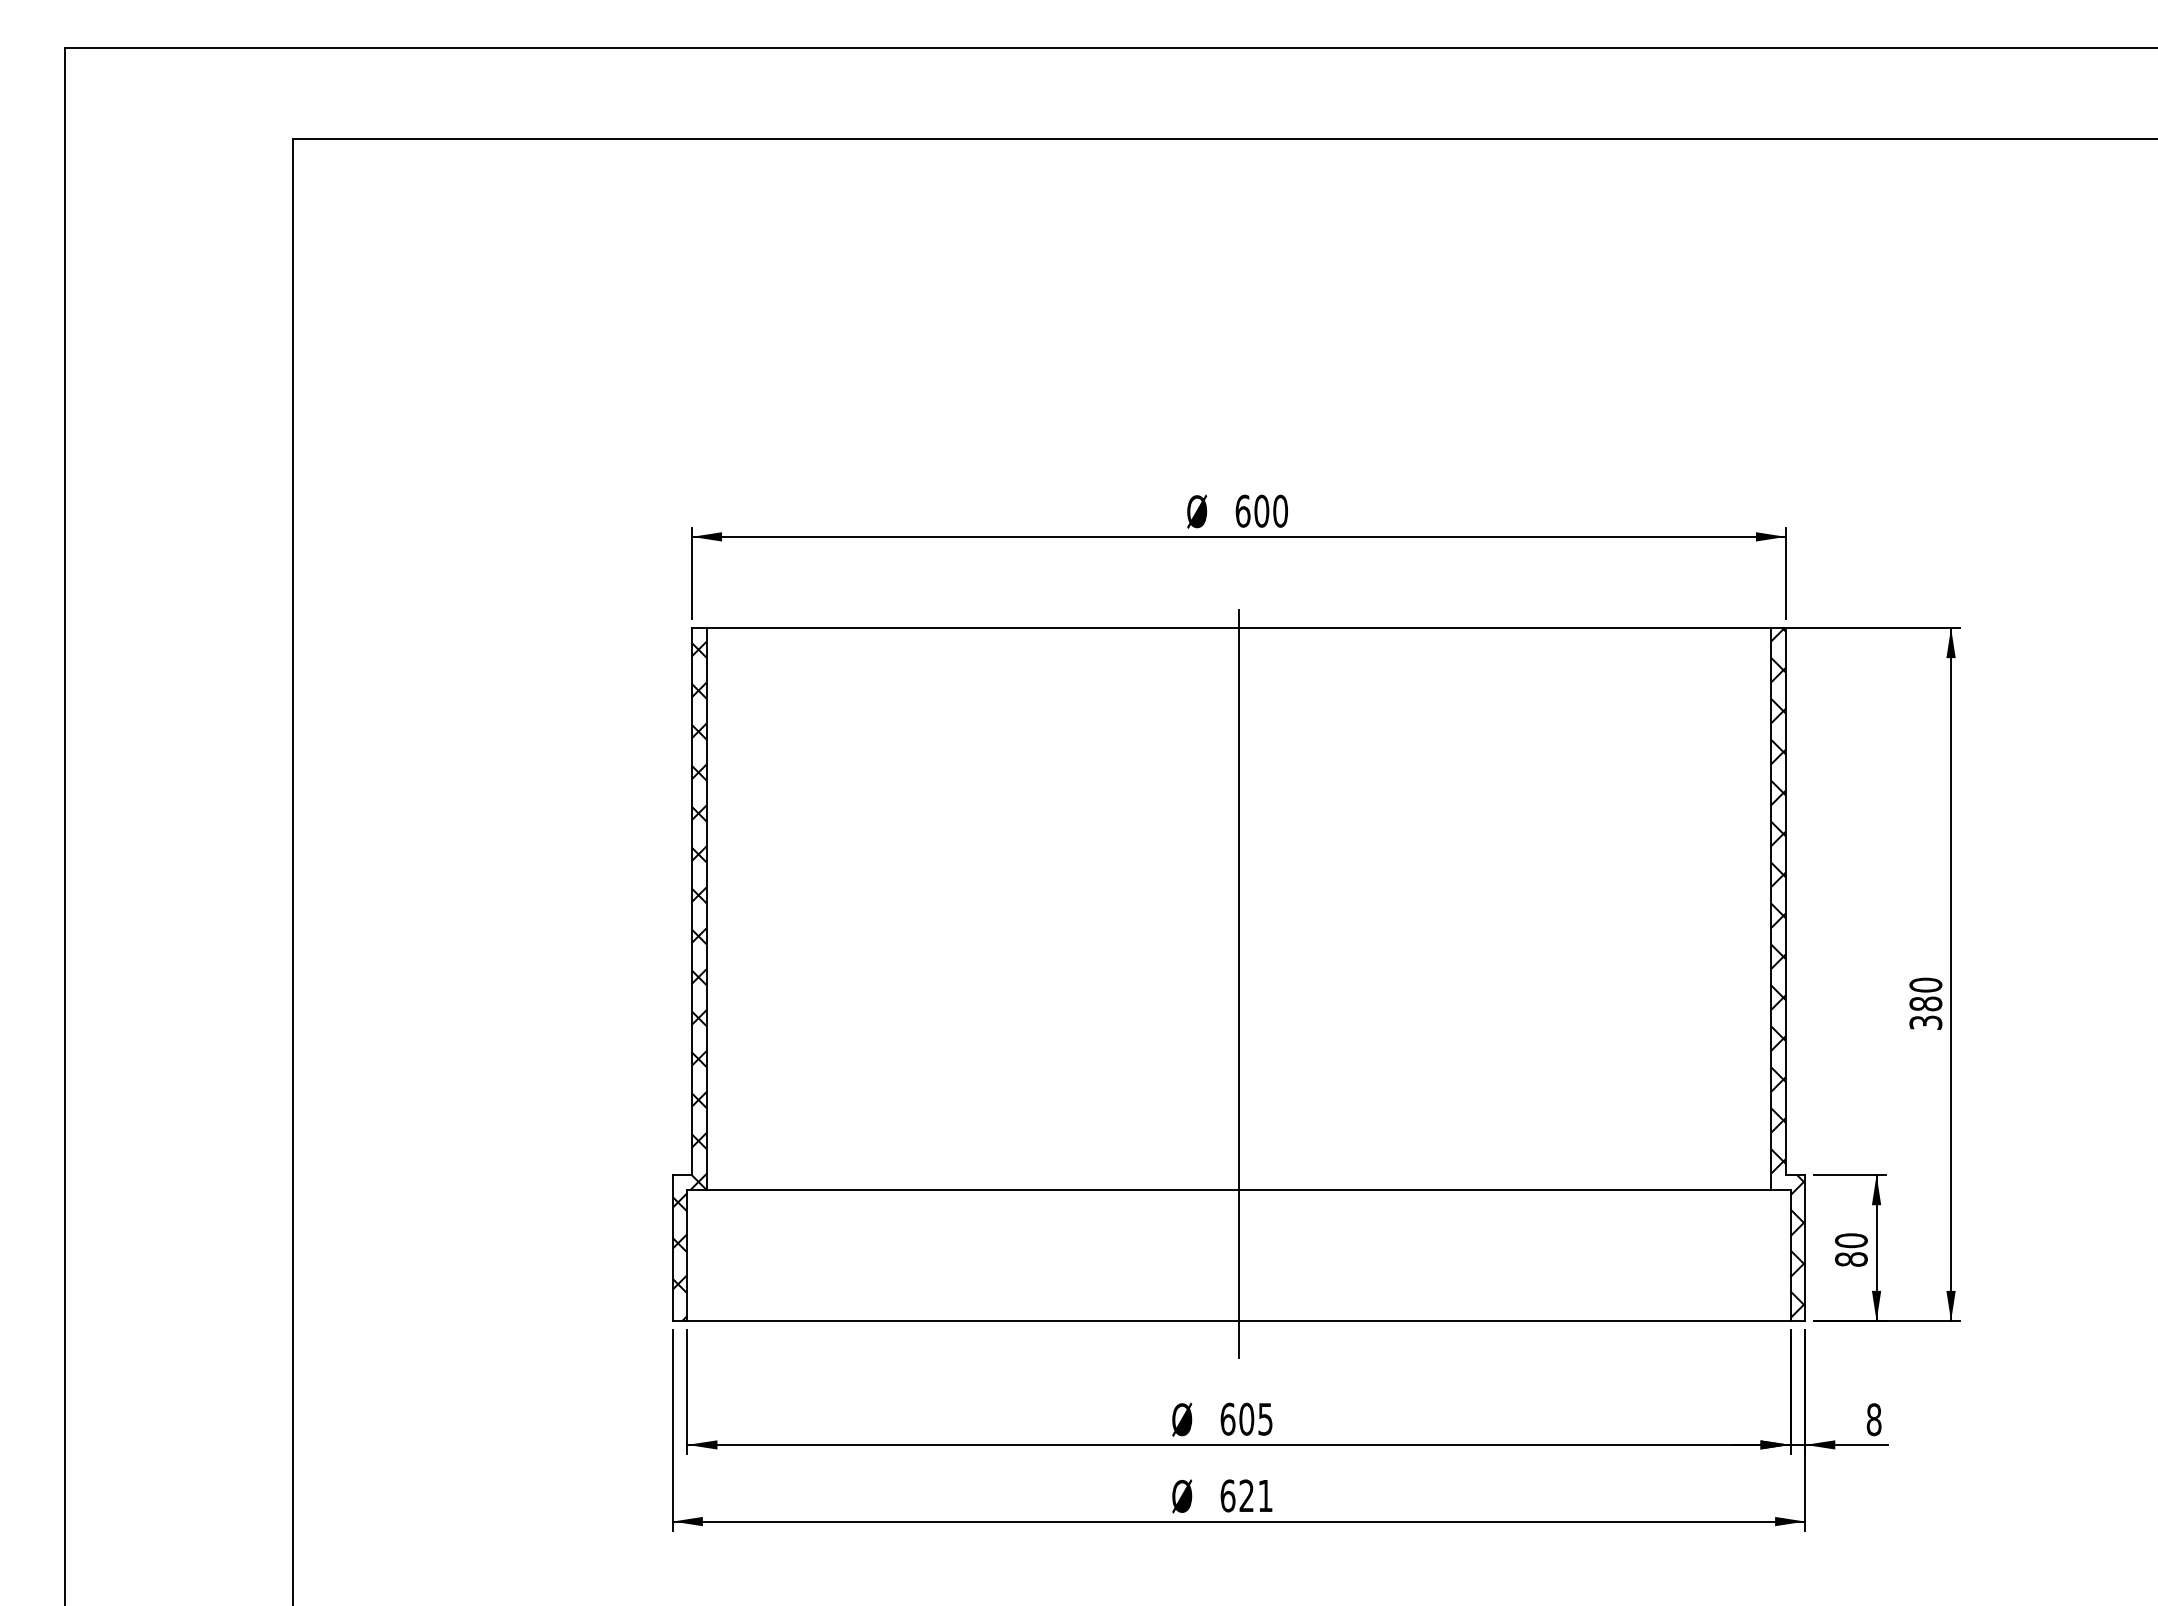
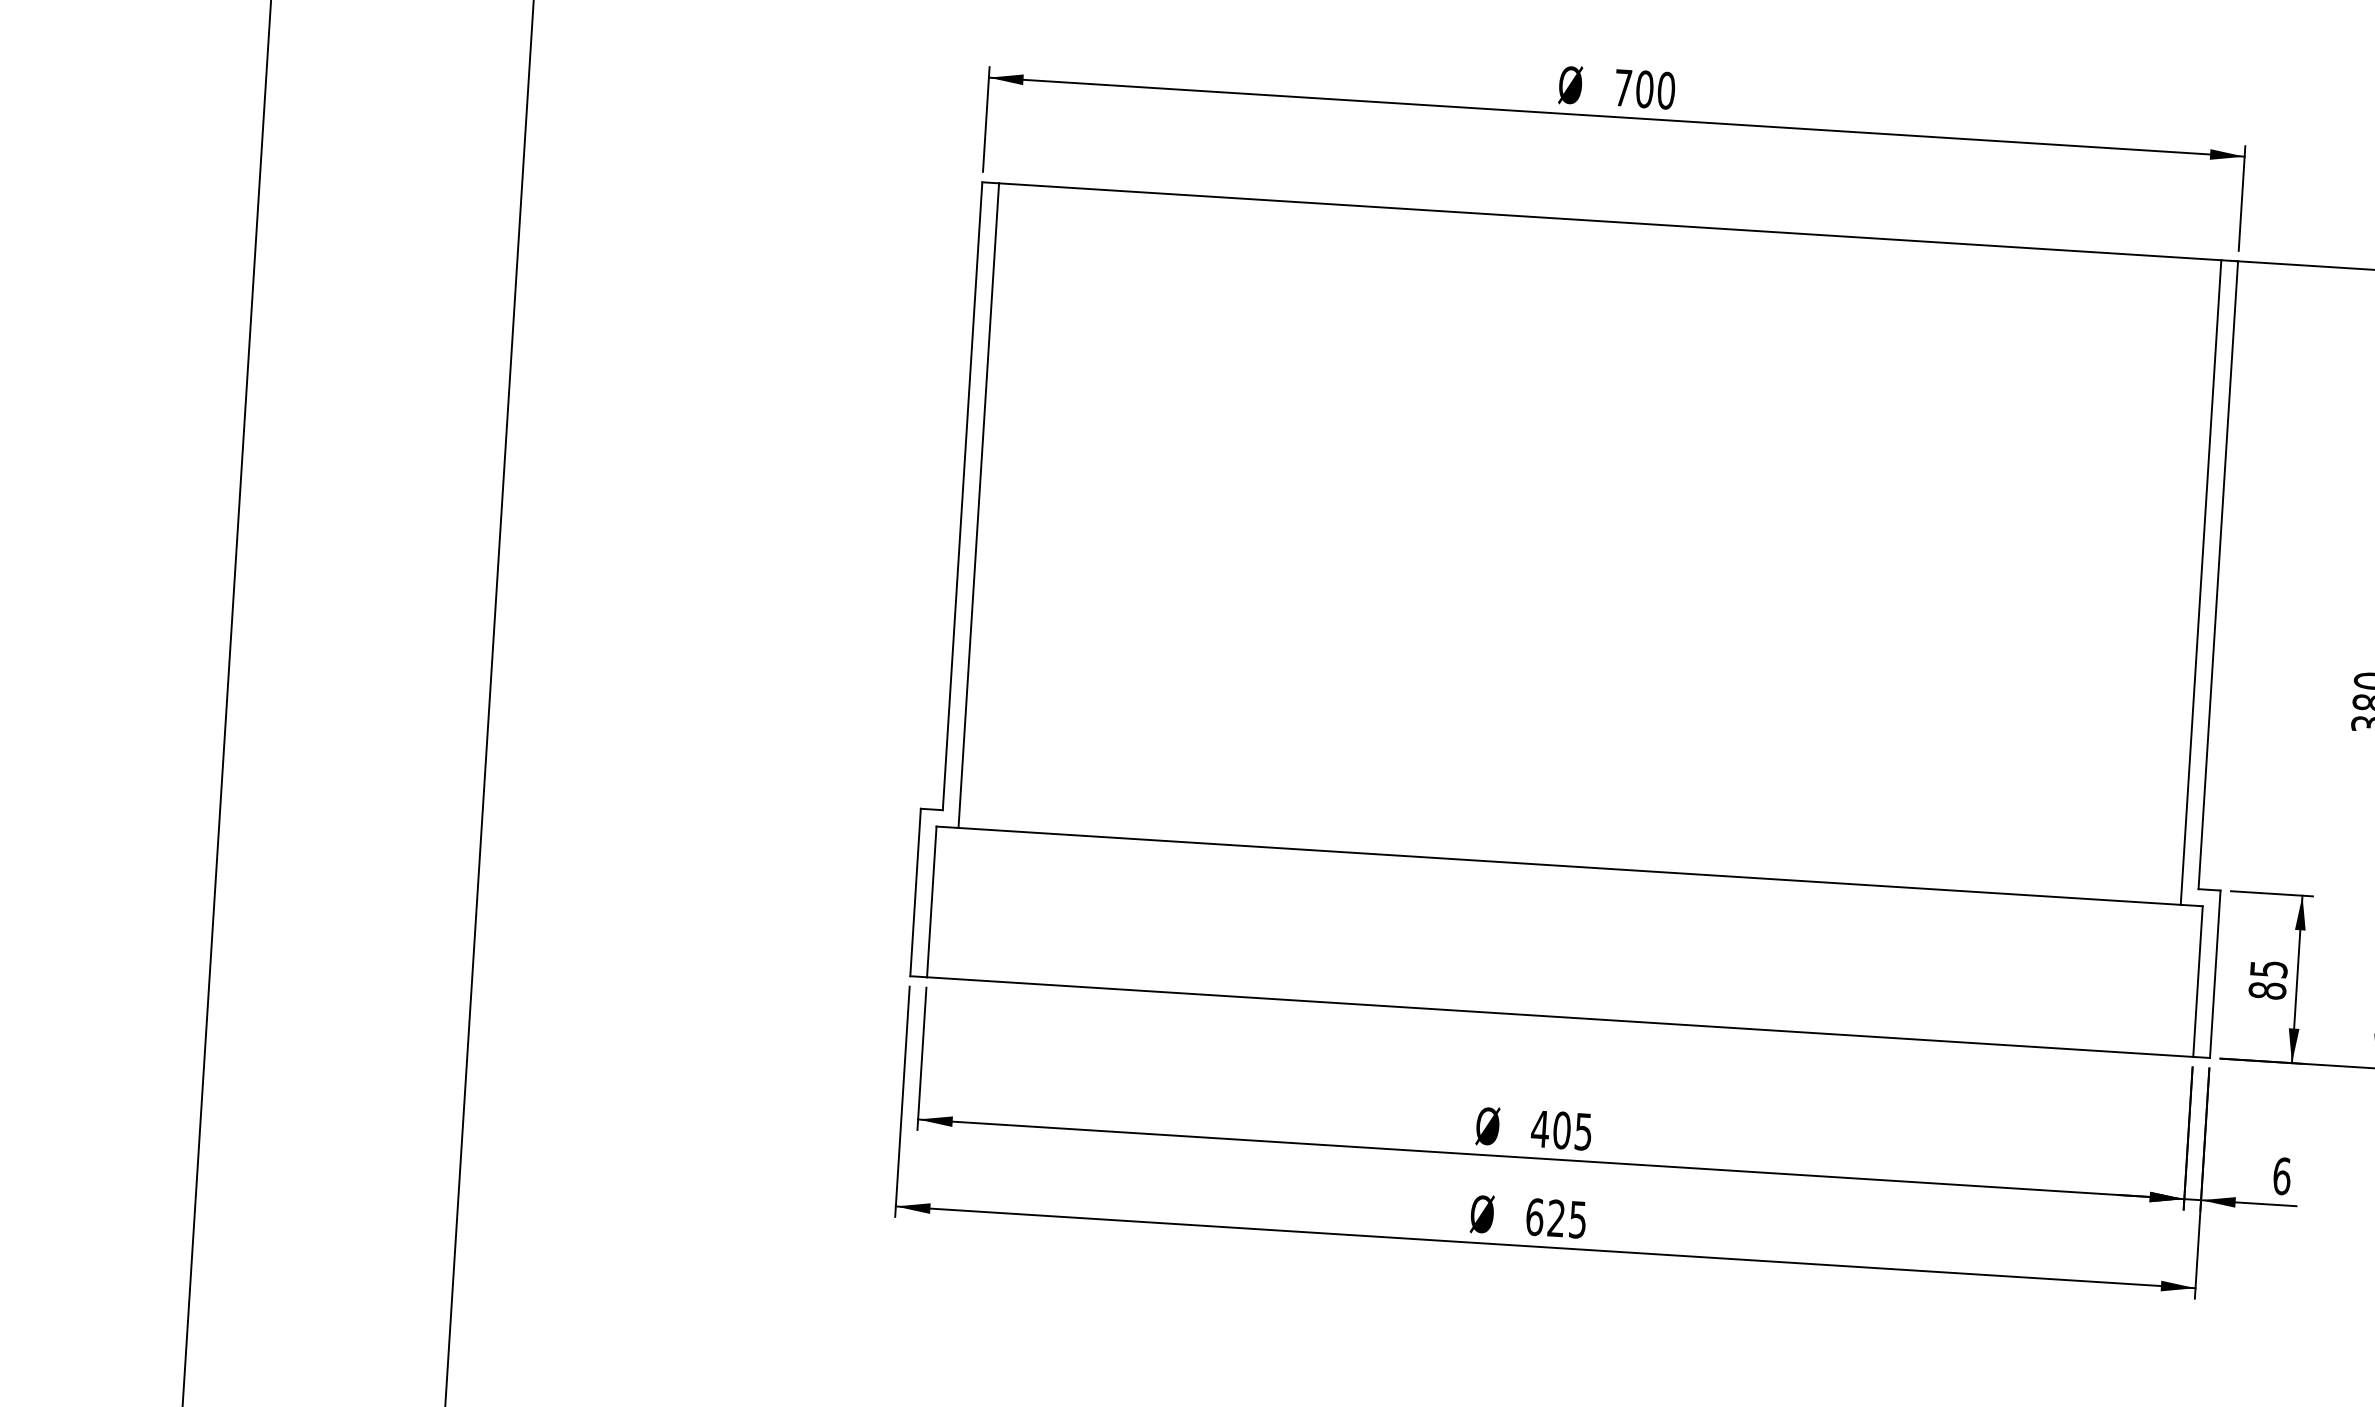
text: (1242, 510) -> (1622, 87), 600 -> 700
hatch: (1788, 973) -> (2215, 657), removed
hatch: (689, 980) -> (954, 586), removed
line: (1238, 983) -> (1583, 629), removed
text: (1851, 1240) -> (2268, 968), 80 -> 85
text: (1227, 1418) -> (1539, 1128), 605 -> 405
text: (1873, 1419) -> (2281, 1175), 8 -> 6
text: (1265, 1496) -> (1577, 1220), 621 -> 625

